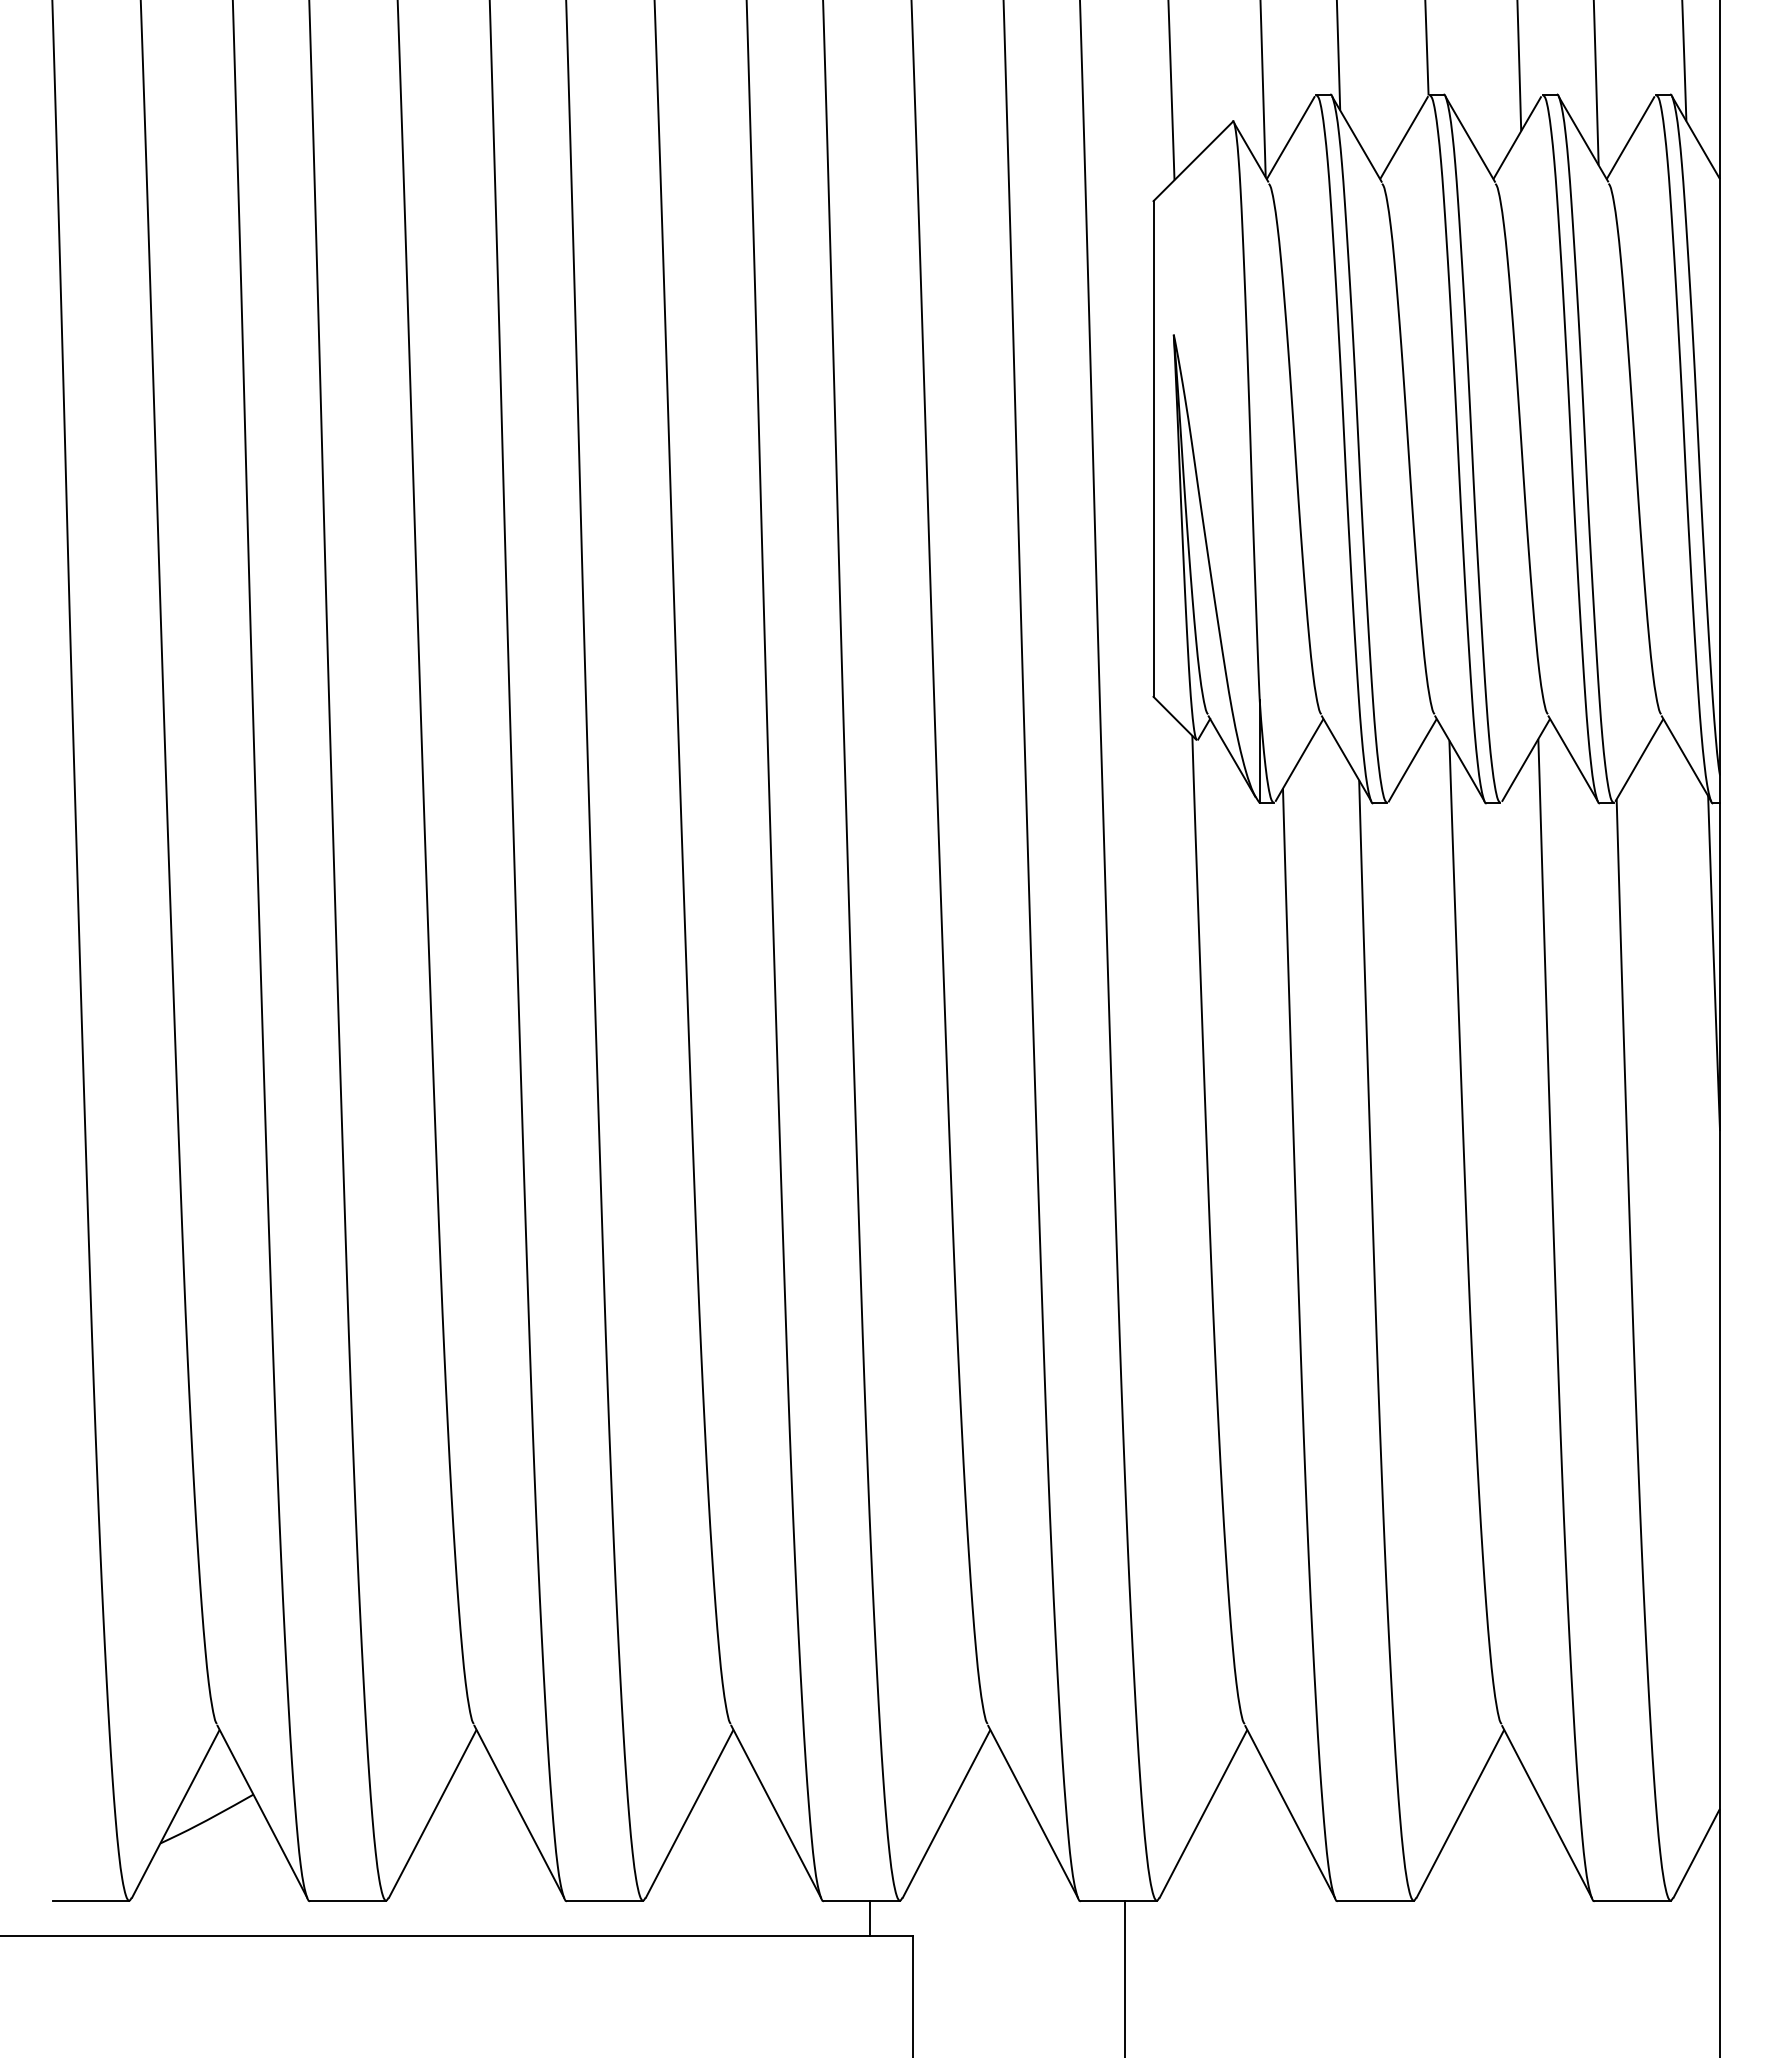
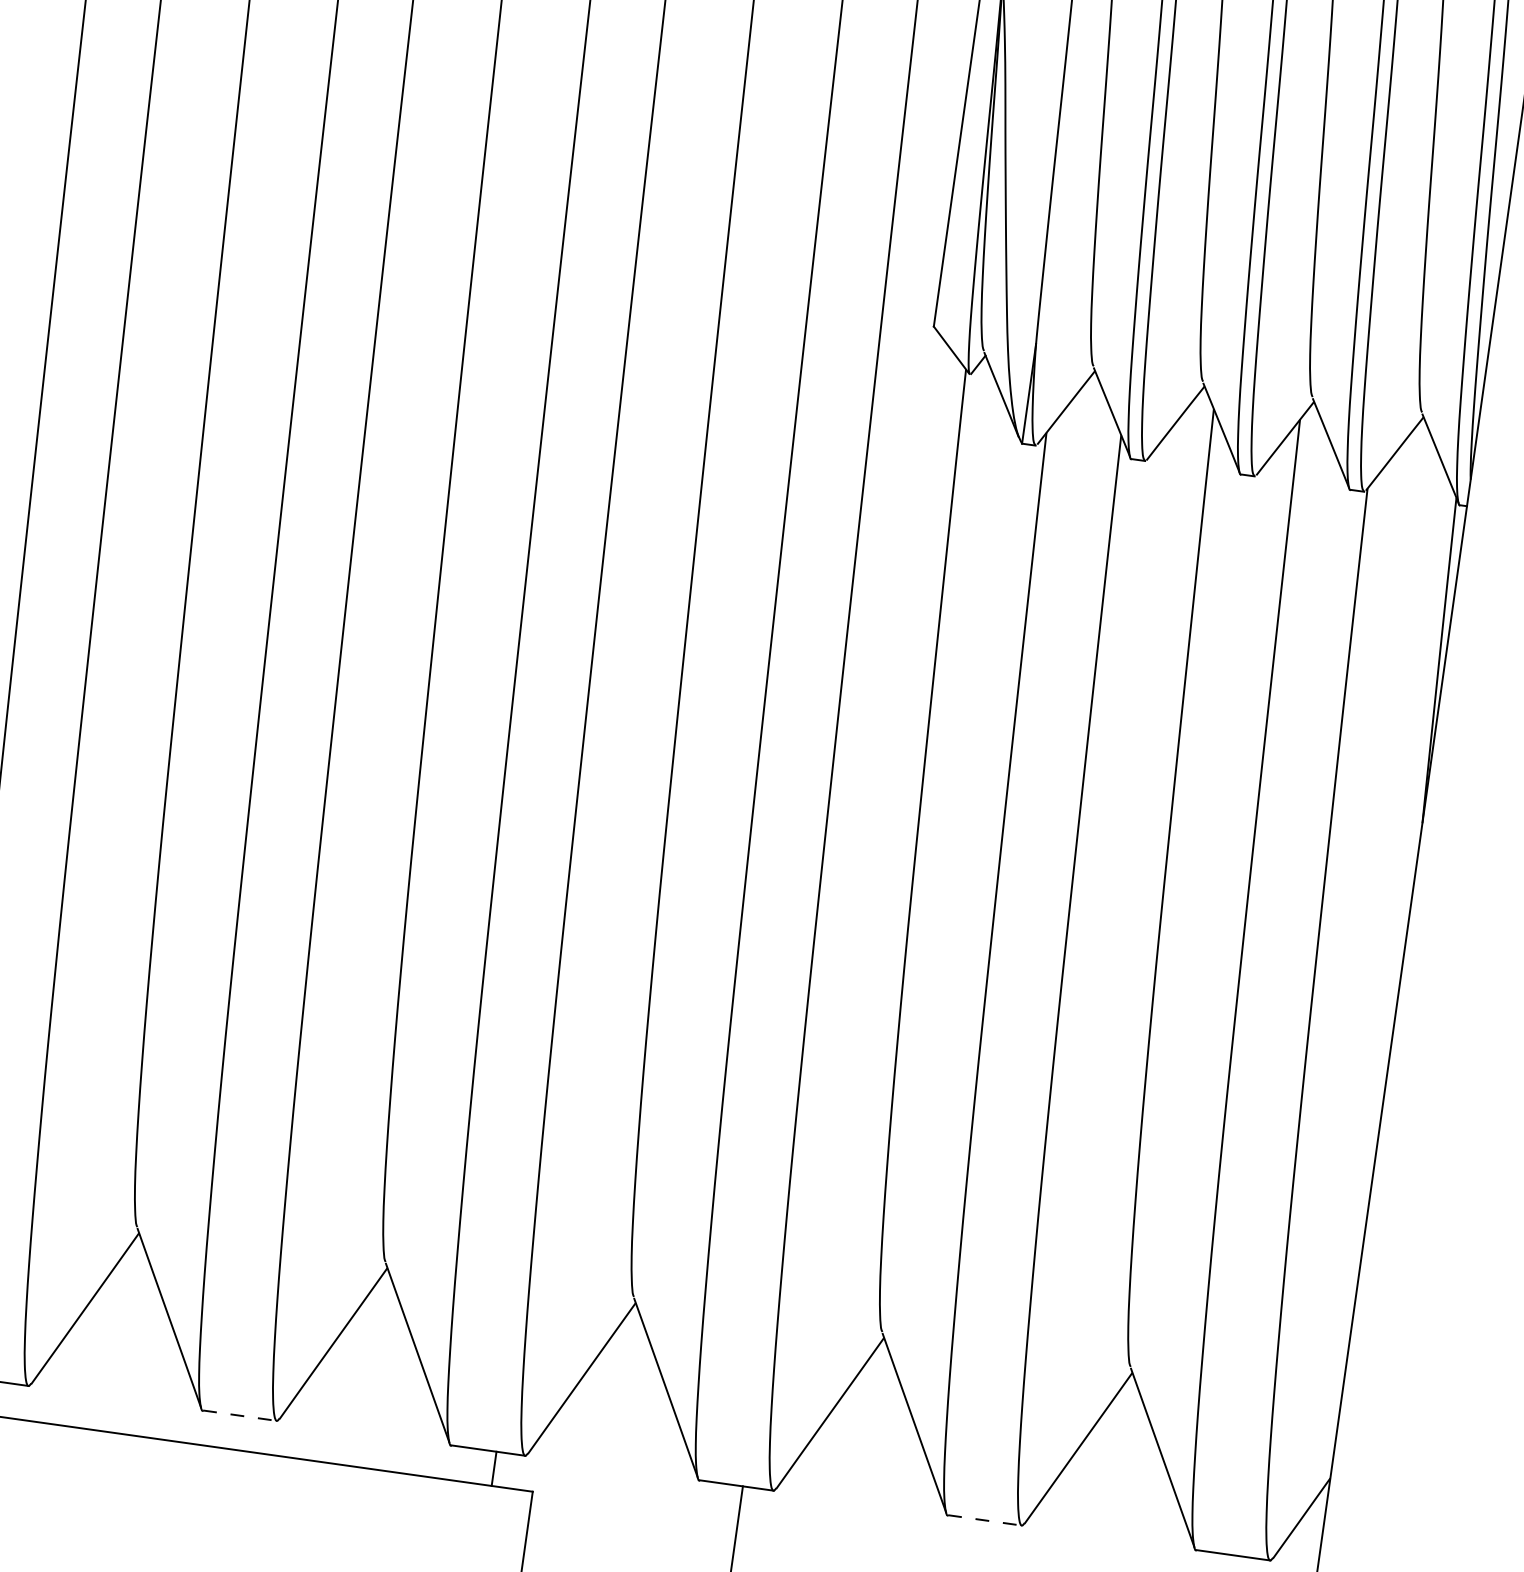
line: (605, 1900) -> (240, 1415), solid -> dashed
line: (1376, 1900) -> (985, 1520), solid -> dashed

